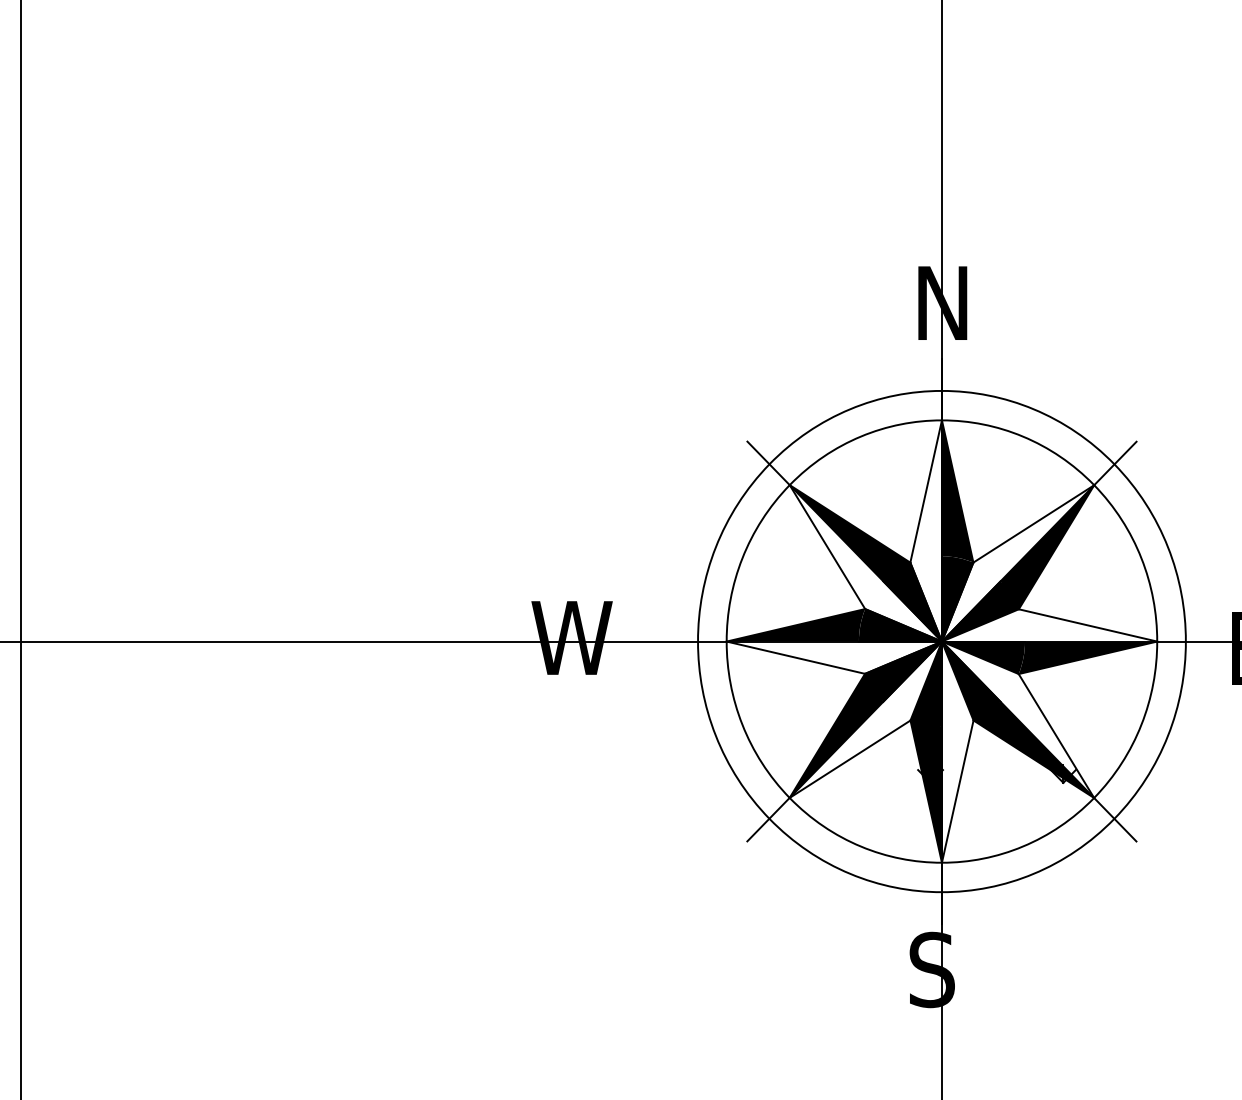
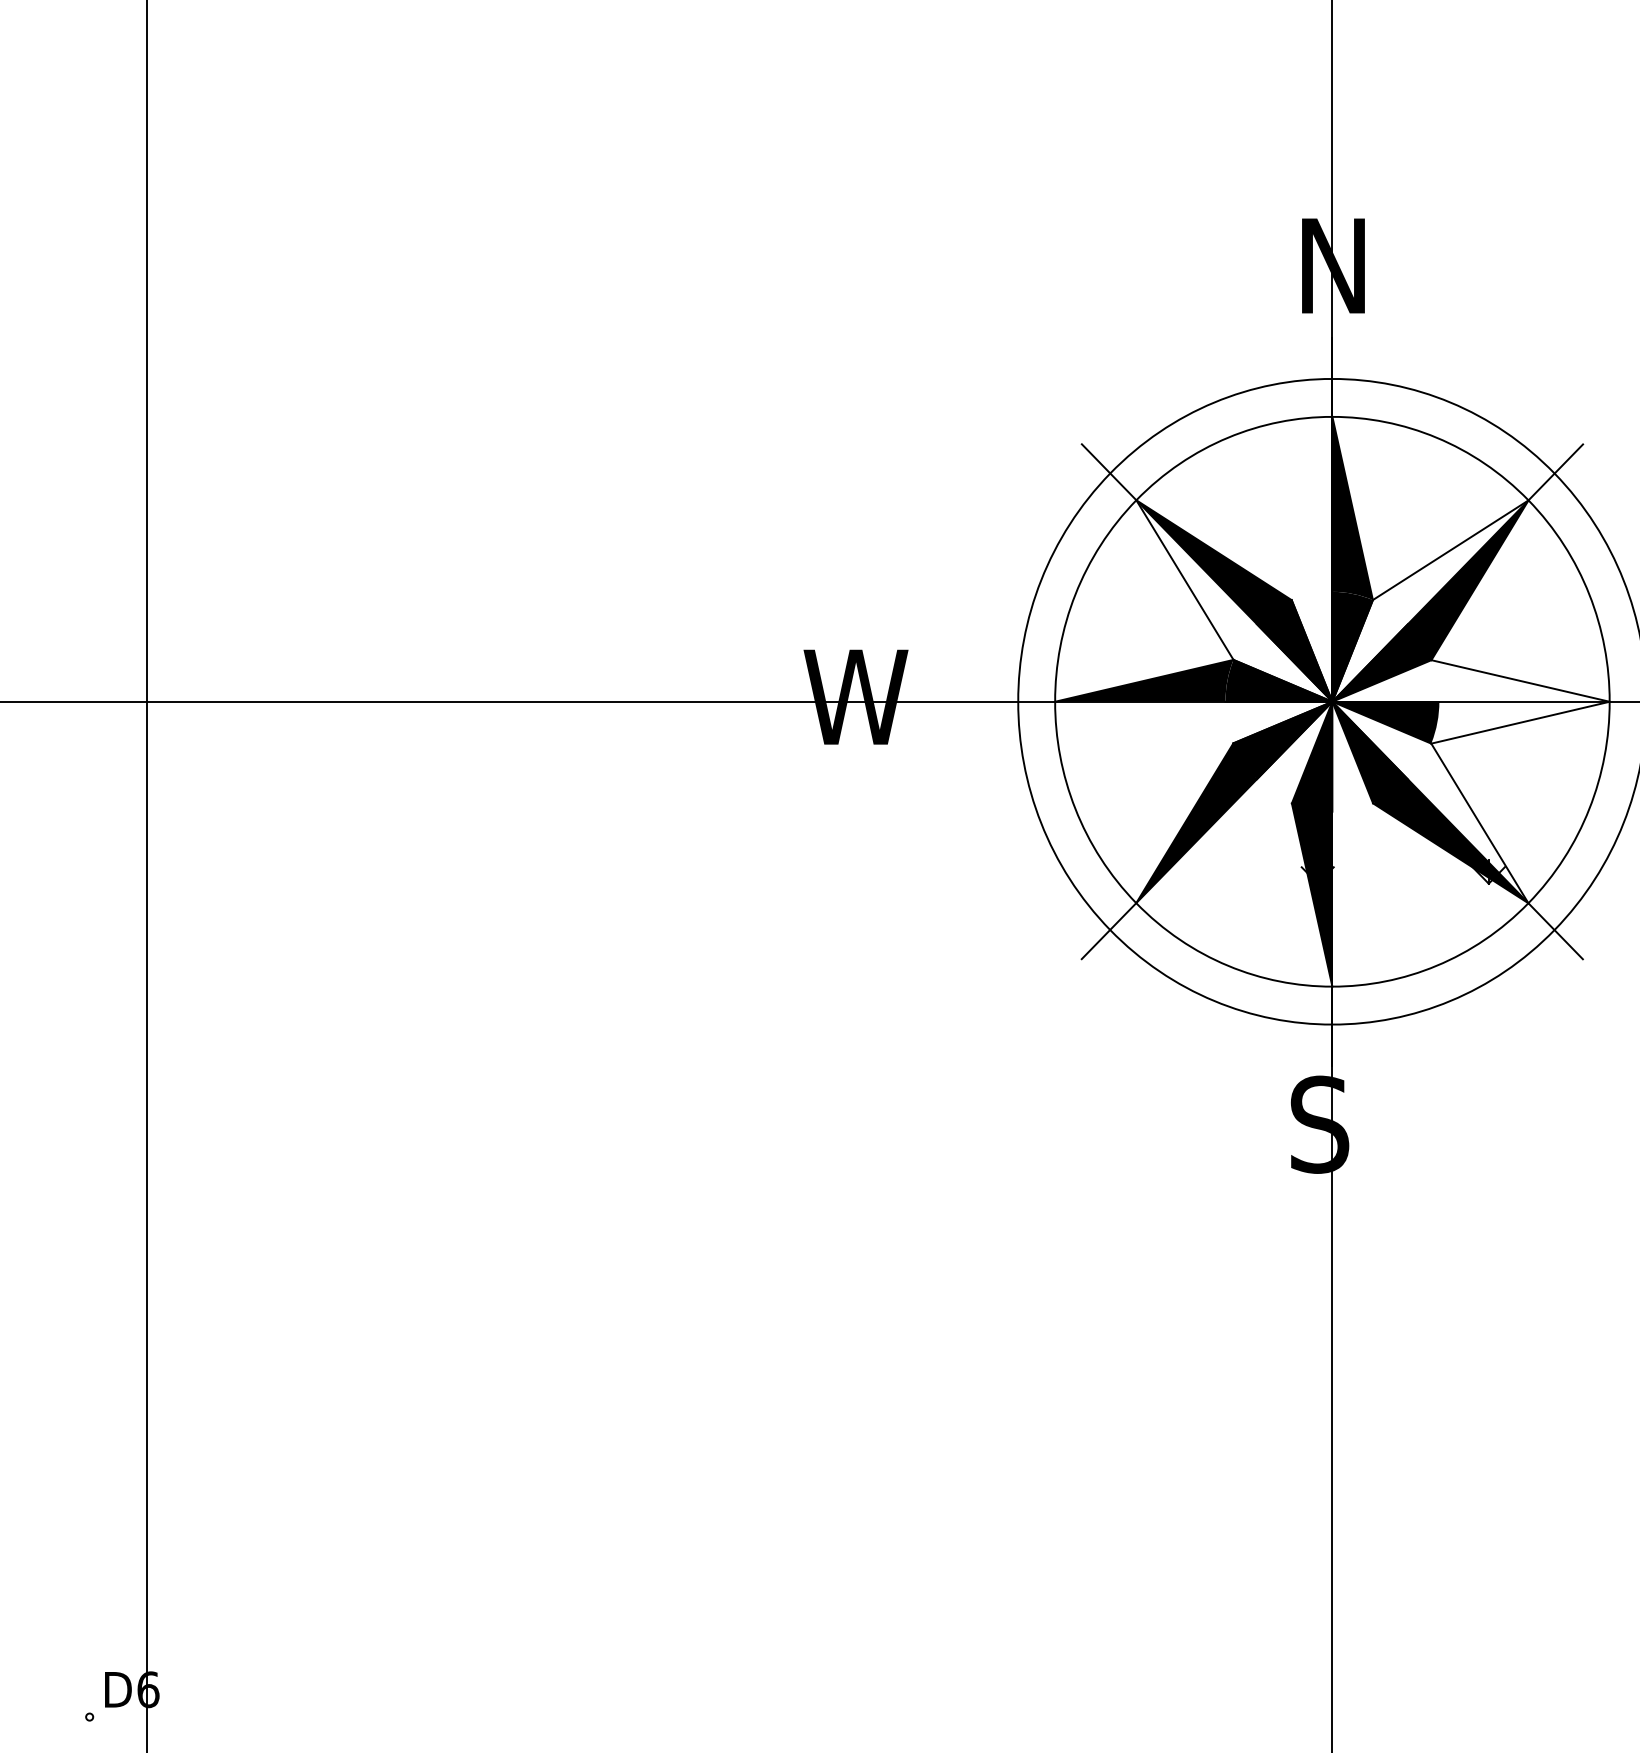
line: (925, 491) -> (1311, 508), removed
line: (796, 657) -> (1144, 722), removed
fill: (1087, 657) -> (1520, 722), removed
line: (849, 759) -> (1213, 853), removed
line: (957, 791) -> (1352, 894), removed

